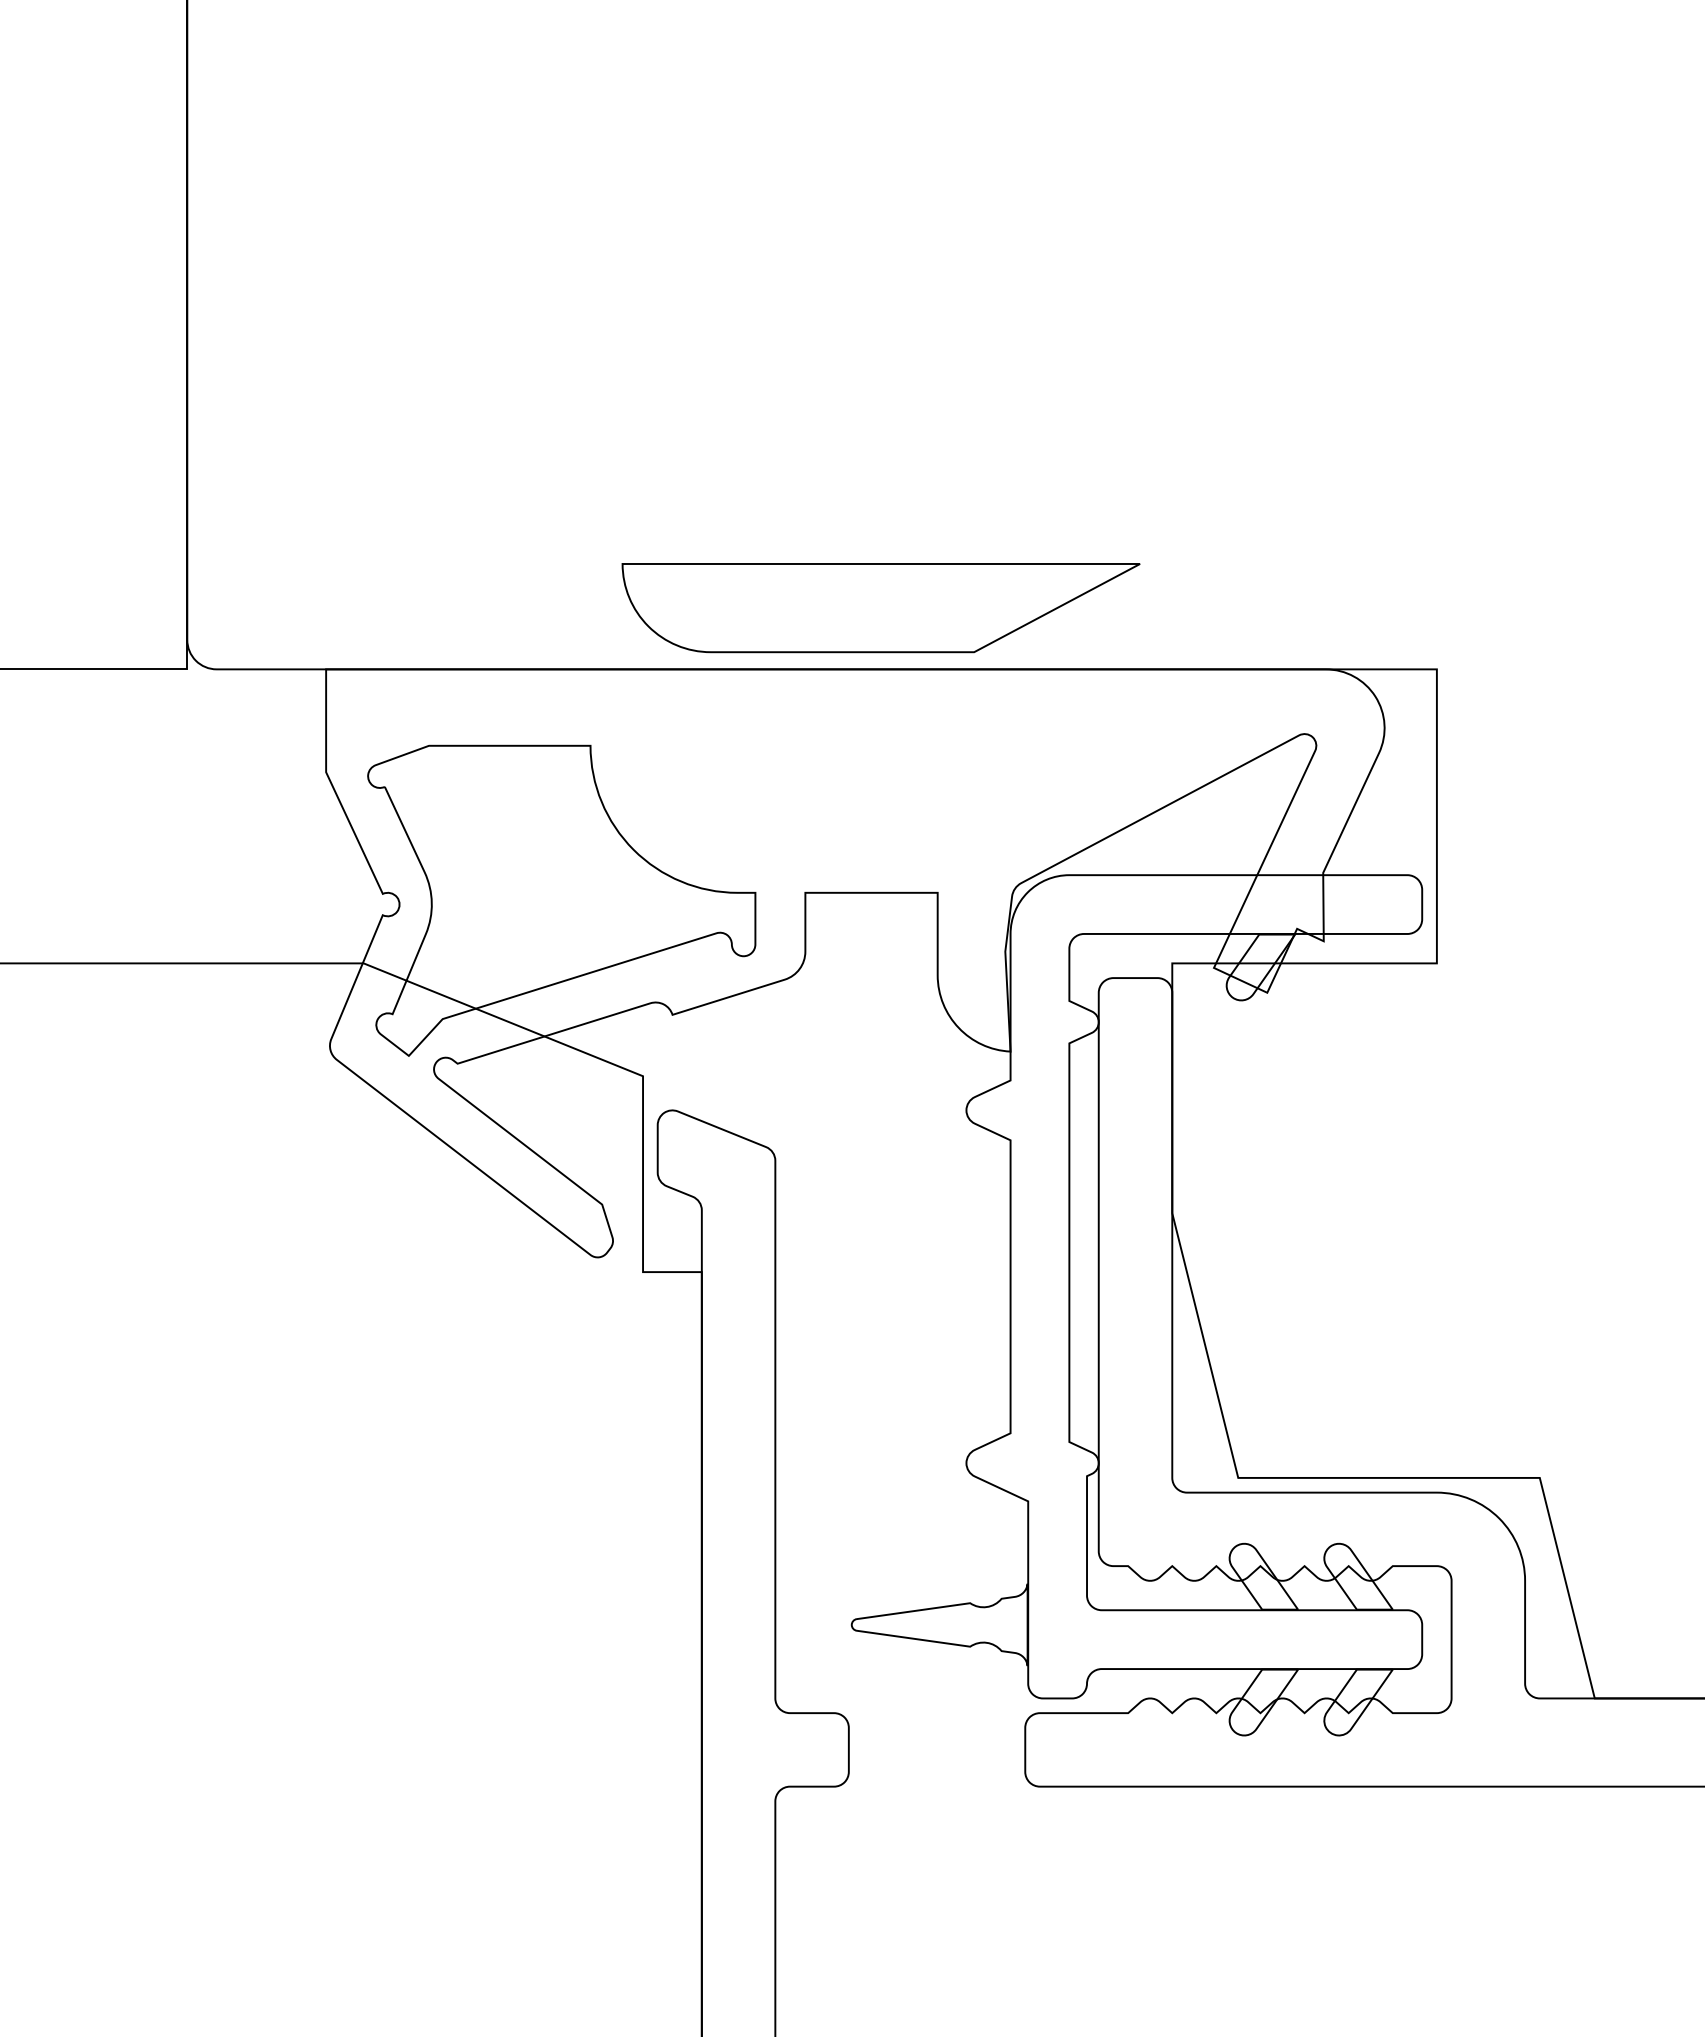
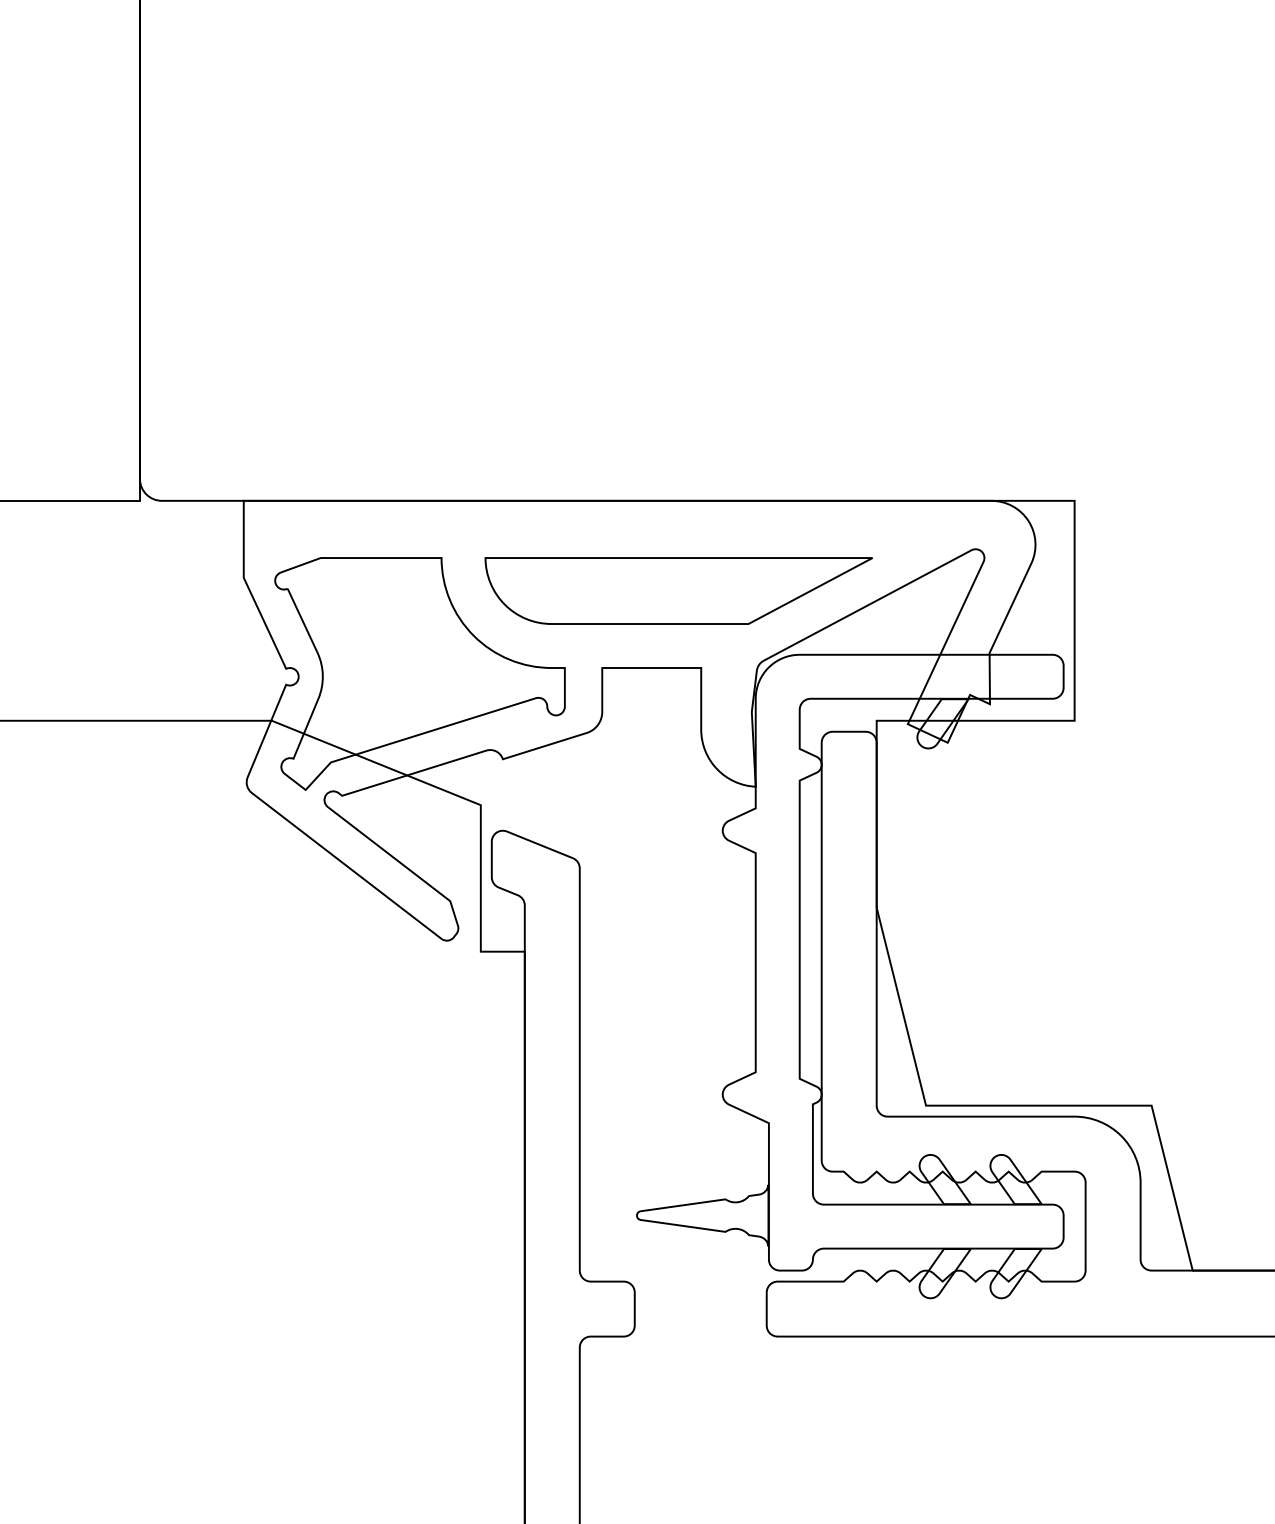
part: (880, 607) -> (678, 590), moved

